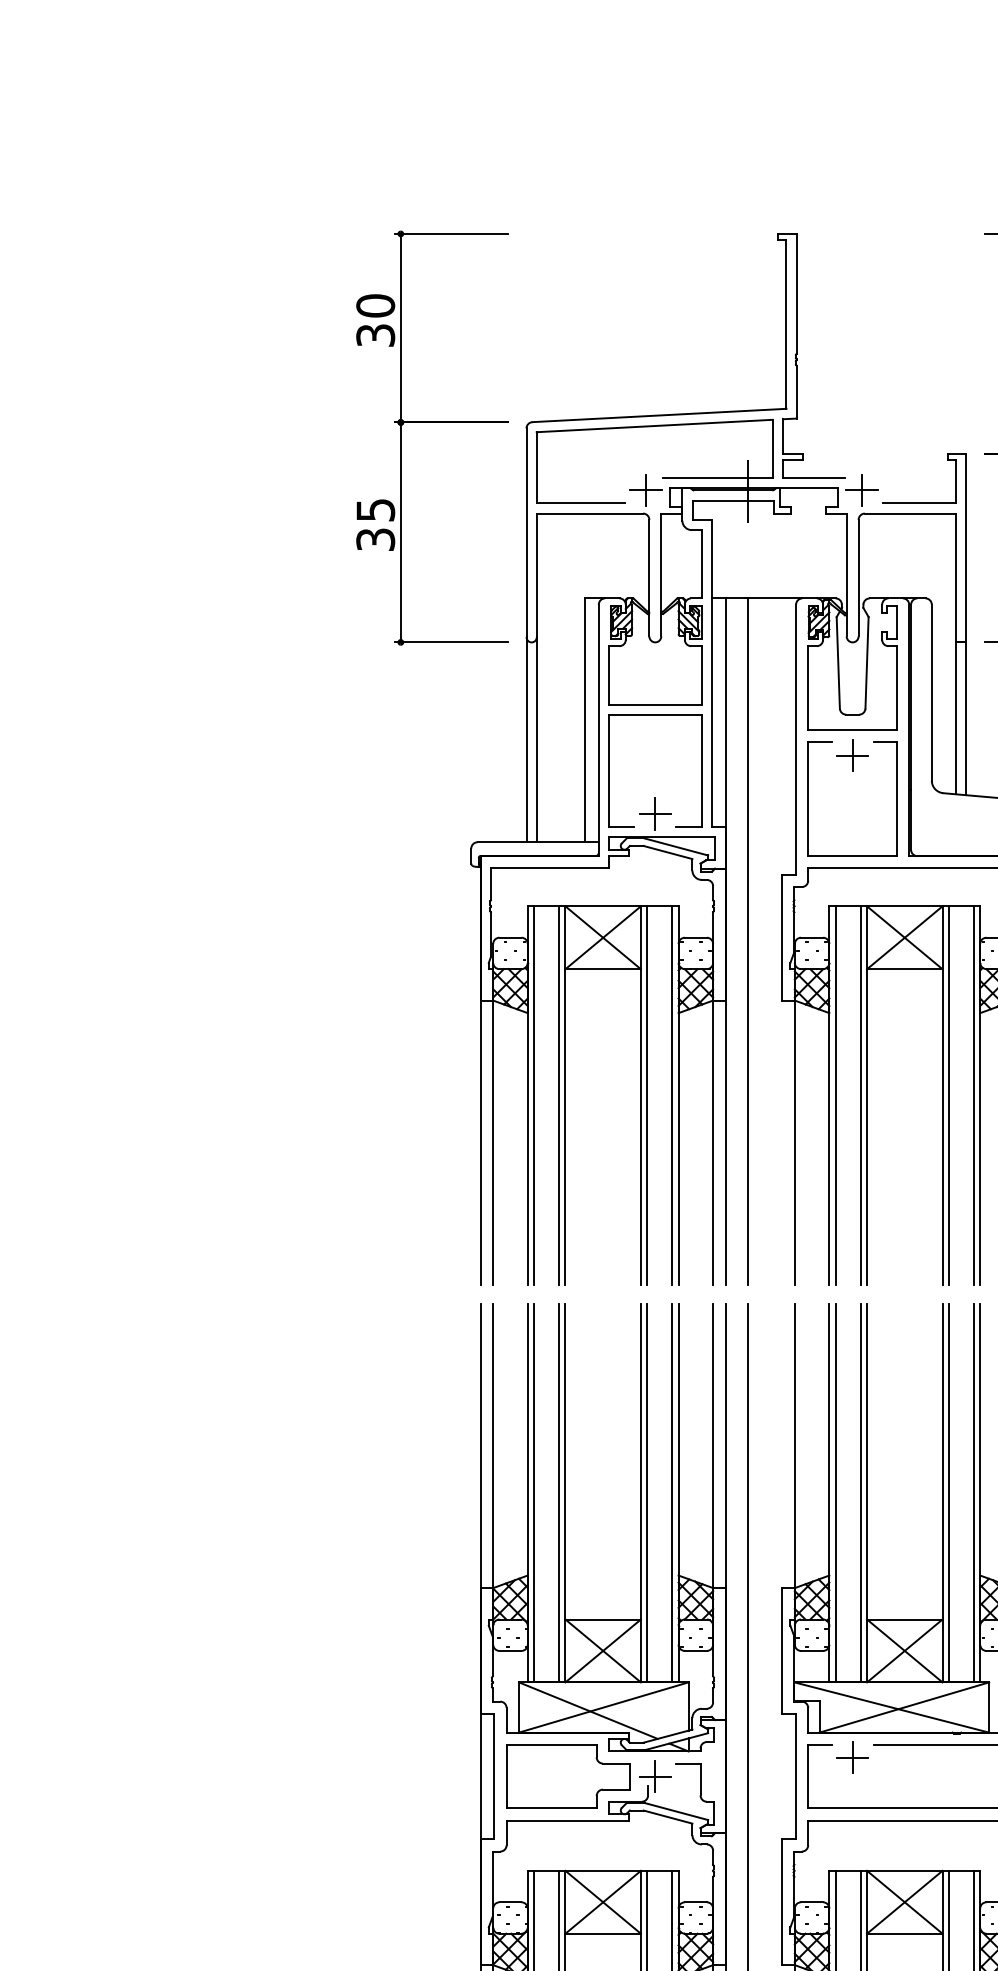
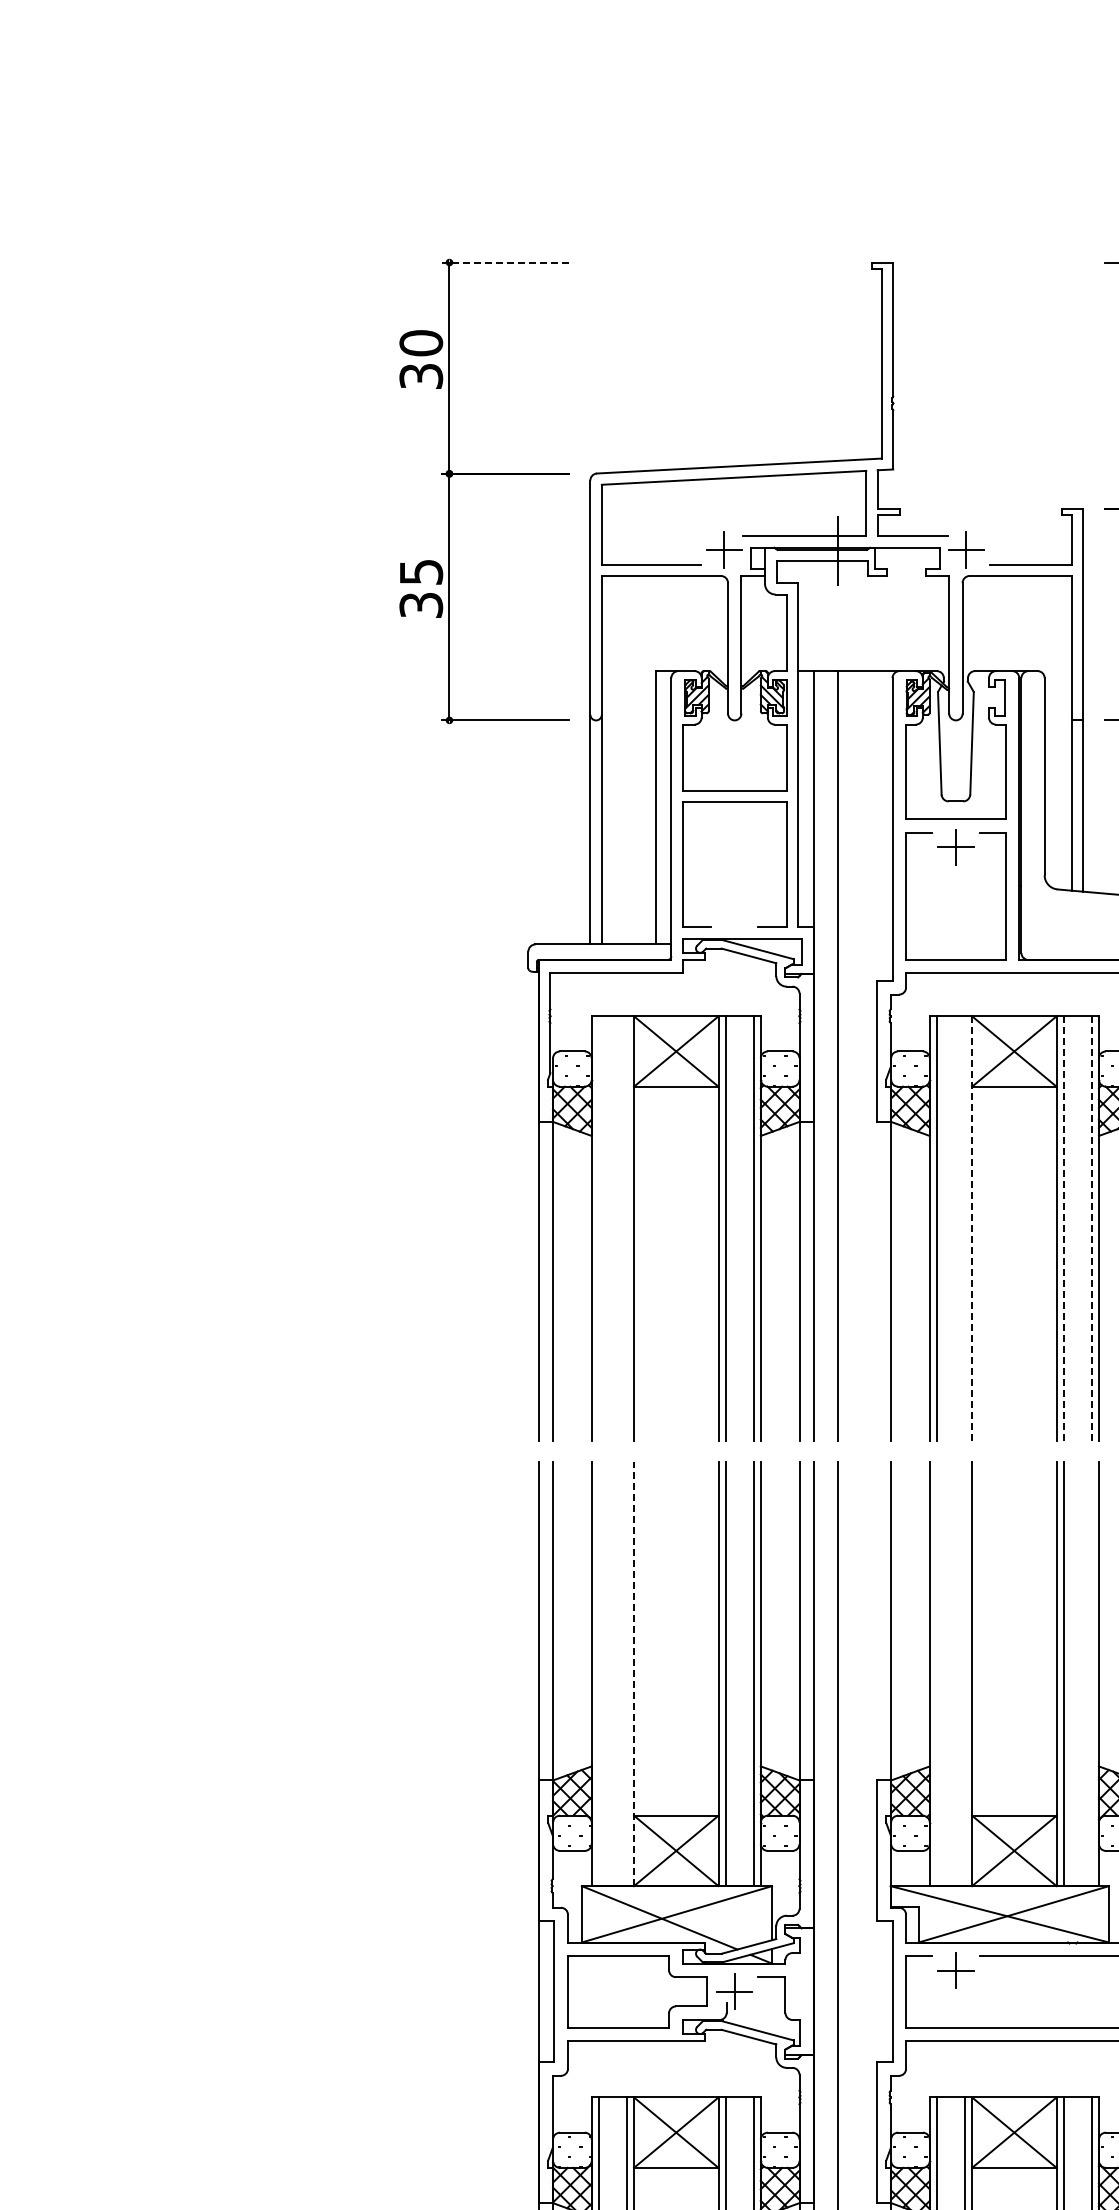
line: (450, 233) -> (505, 262), solid -> dashed
part: (655, 813) -> (734, 912), removed
line: (533, 1095) -> (598, 1228), removed
line: (558, 1095) -> (626, 1228), removed
line: (861, 1095) -> (965, 1228), removed
line: (867, 1095) -> (972, 1228), solid -> dashed
line: (948, 1095) -> (1063, 1228), solid -> dashed
line: (973, 1095) -> (1091, 1228), solid -> dashed
line: (533, 1492) -> (598, 1673), removed
line: (558, 1492) -> (626, 1673), removed
line: (565, 1492) -> (634, 1673), solid -> dashed
line: (835, 1492) -> (936, 1673), removed
line: (861, 1492) -> (965, 1673), removed
line: (973, 1492) -> (1091, 1673), removed

